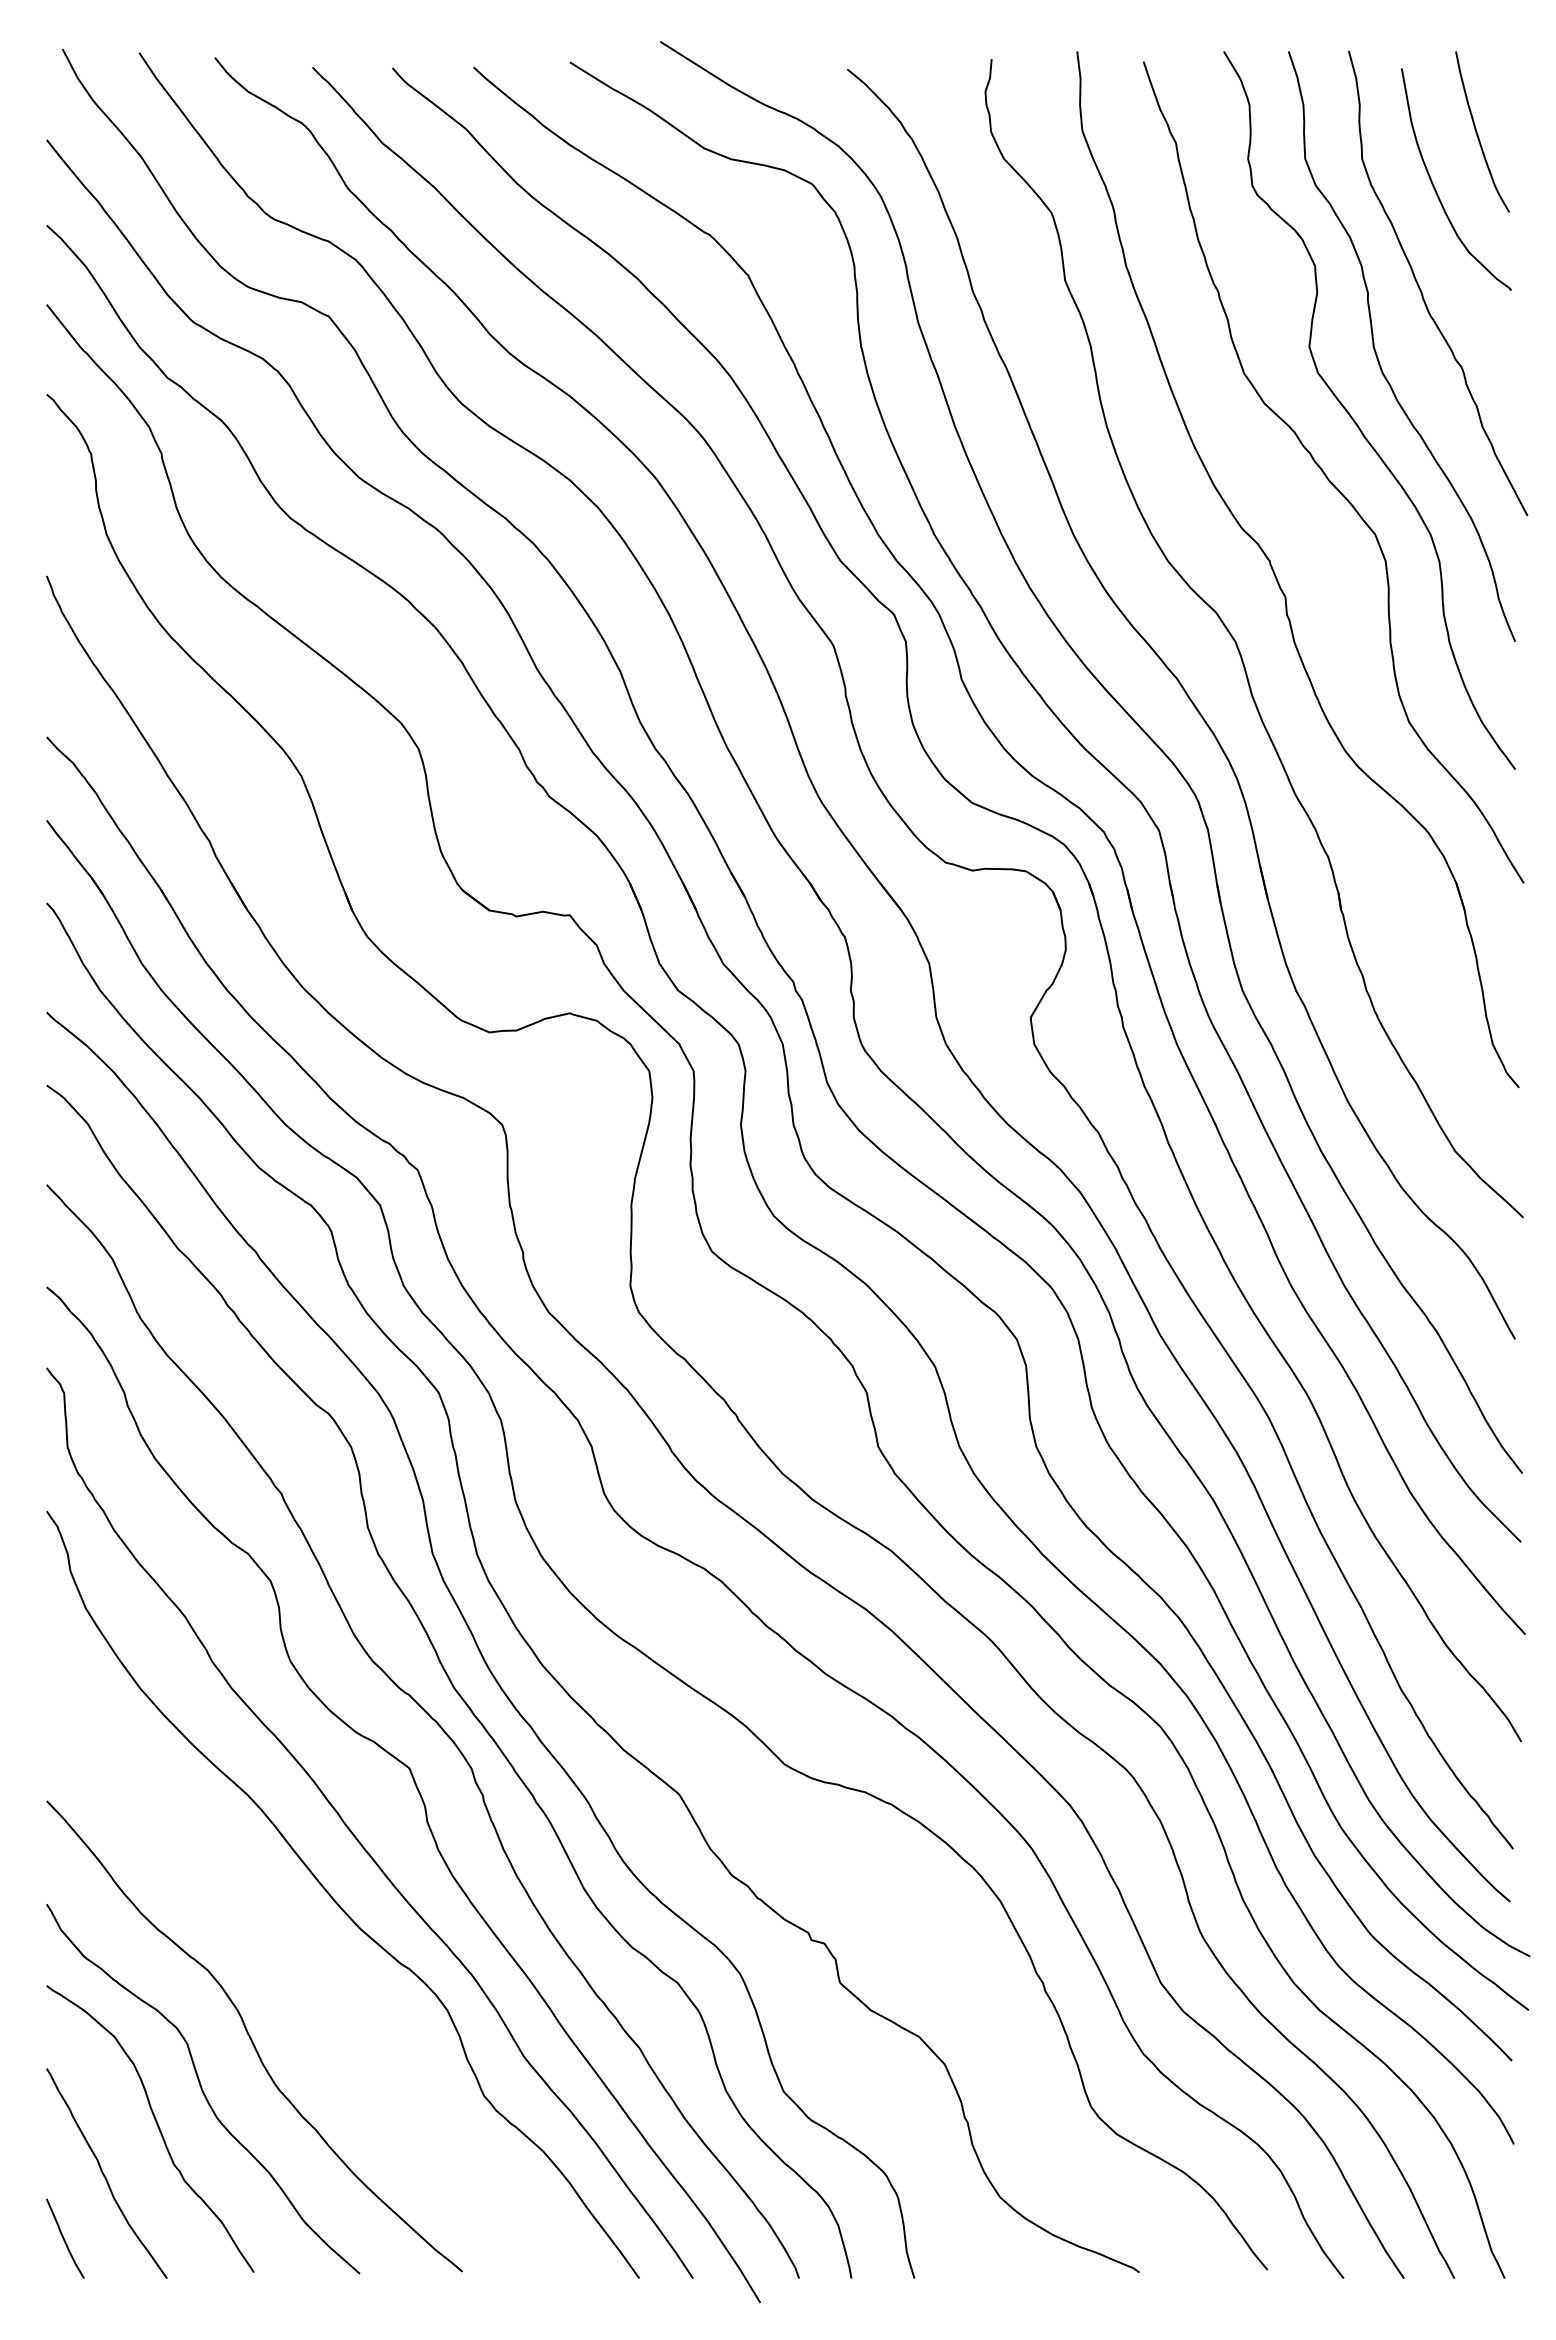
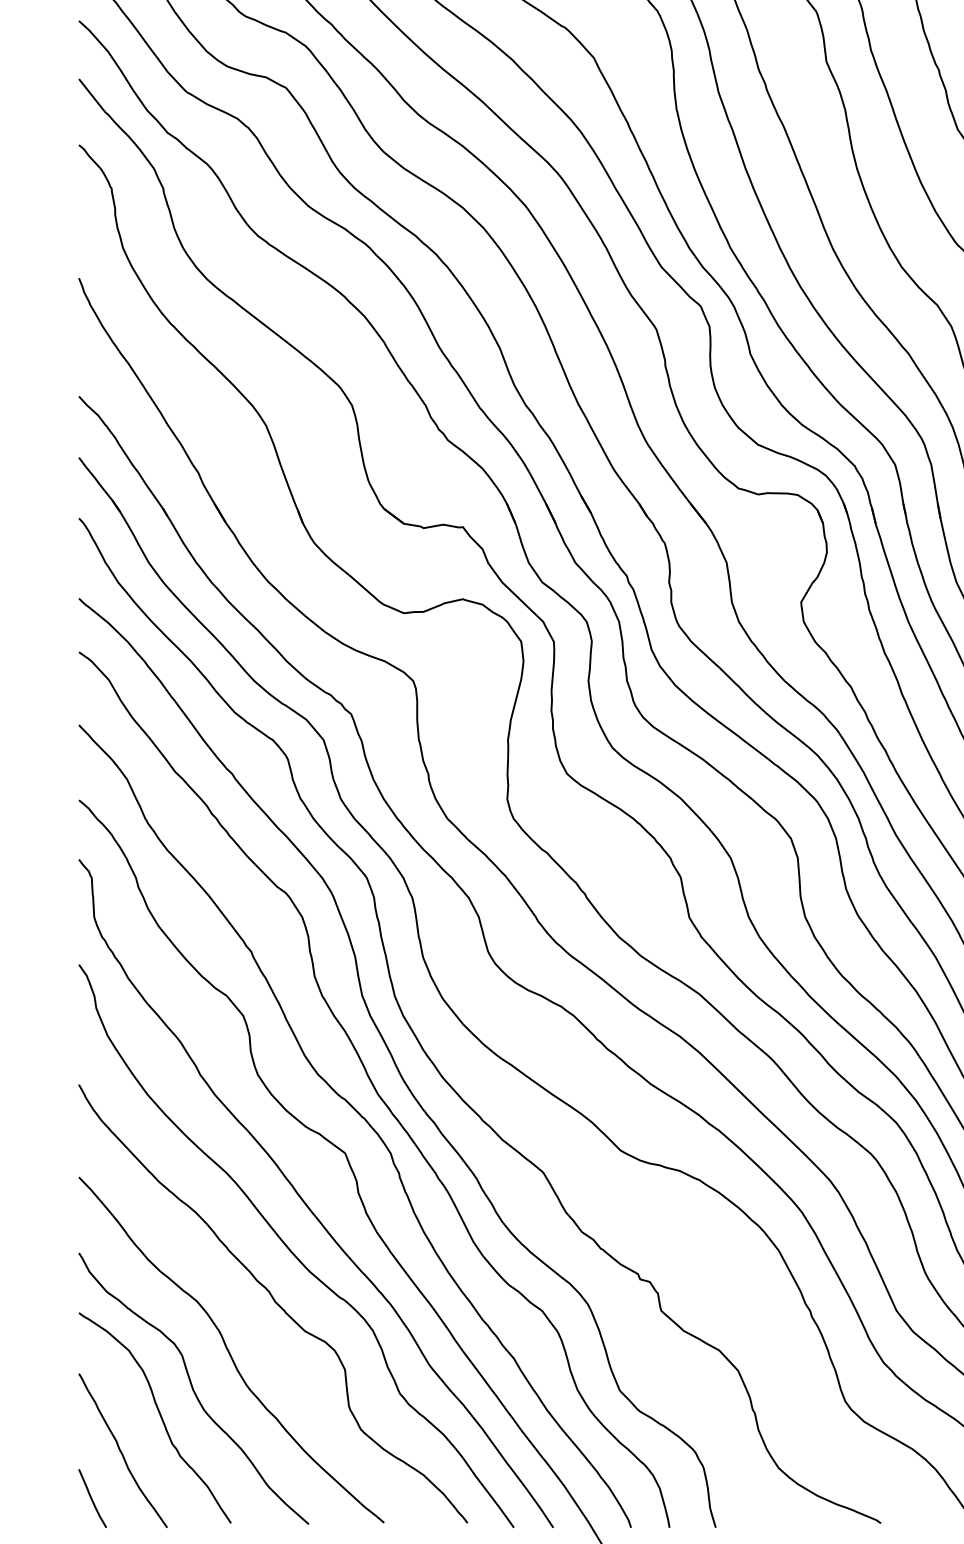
curve: (313, 1971) -> (274, 1302), added

